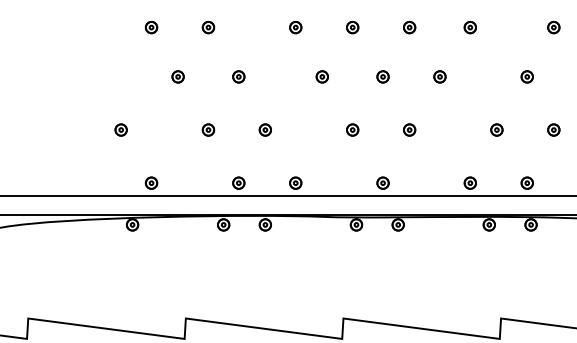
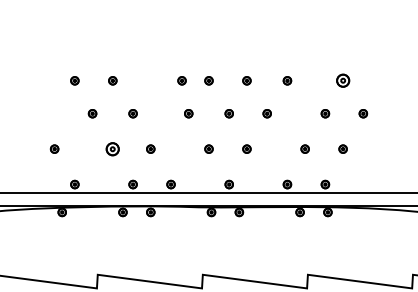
part: (294, 27) -> (181, 80), moved
part: (552, 27) -> (342, 80), size x1.6
part: (207, 129) -> (112, 148), size x1.6

